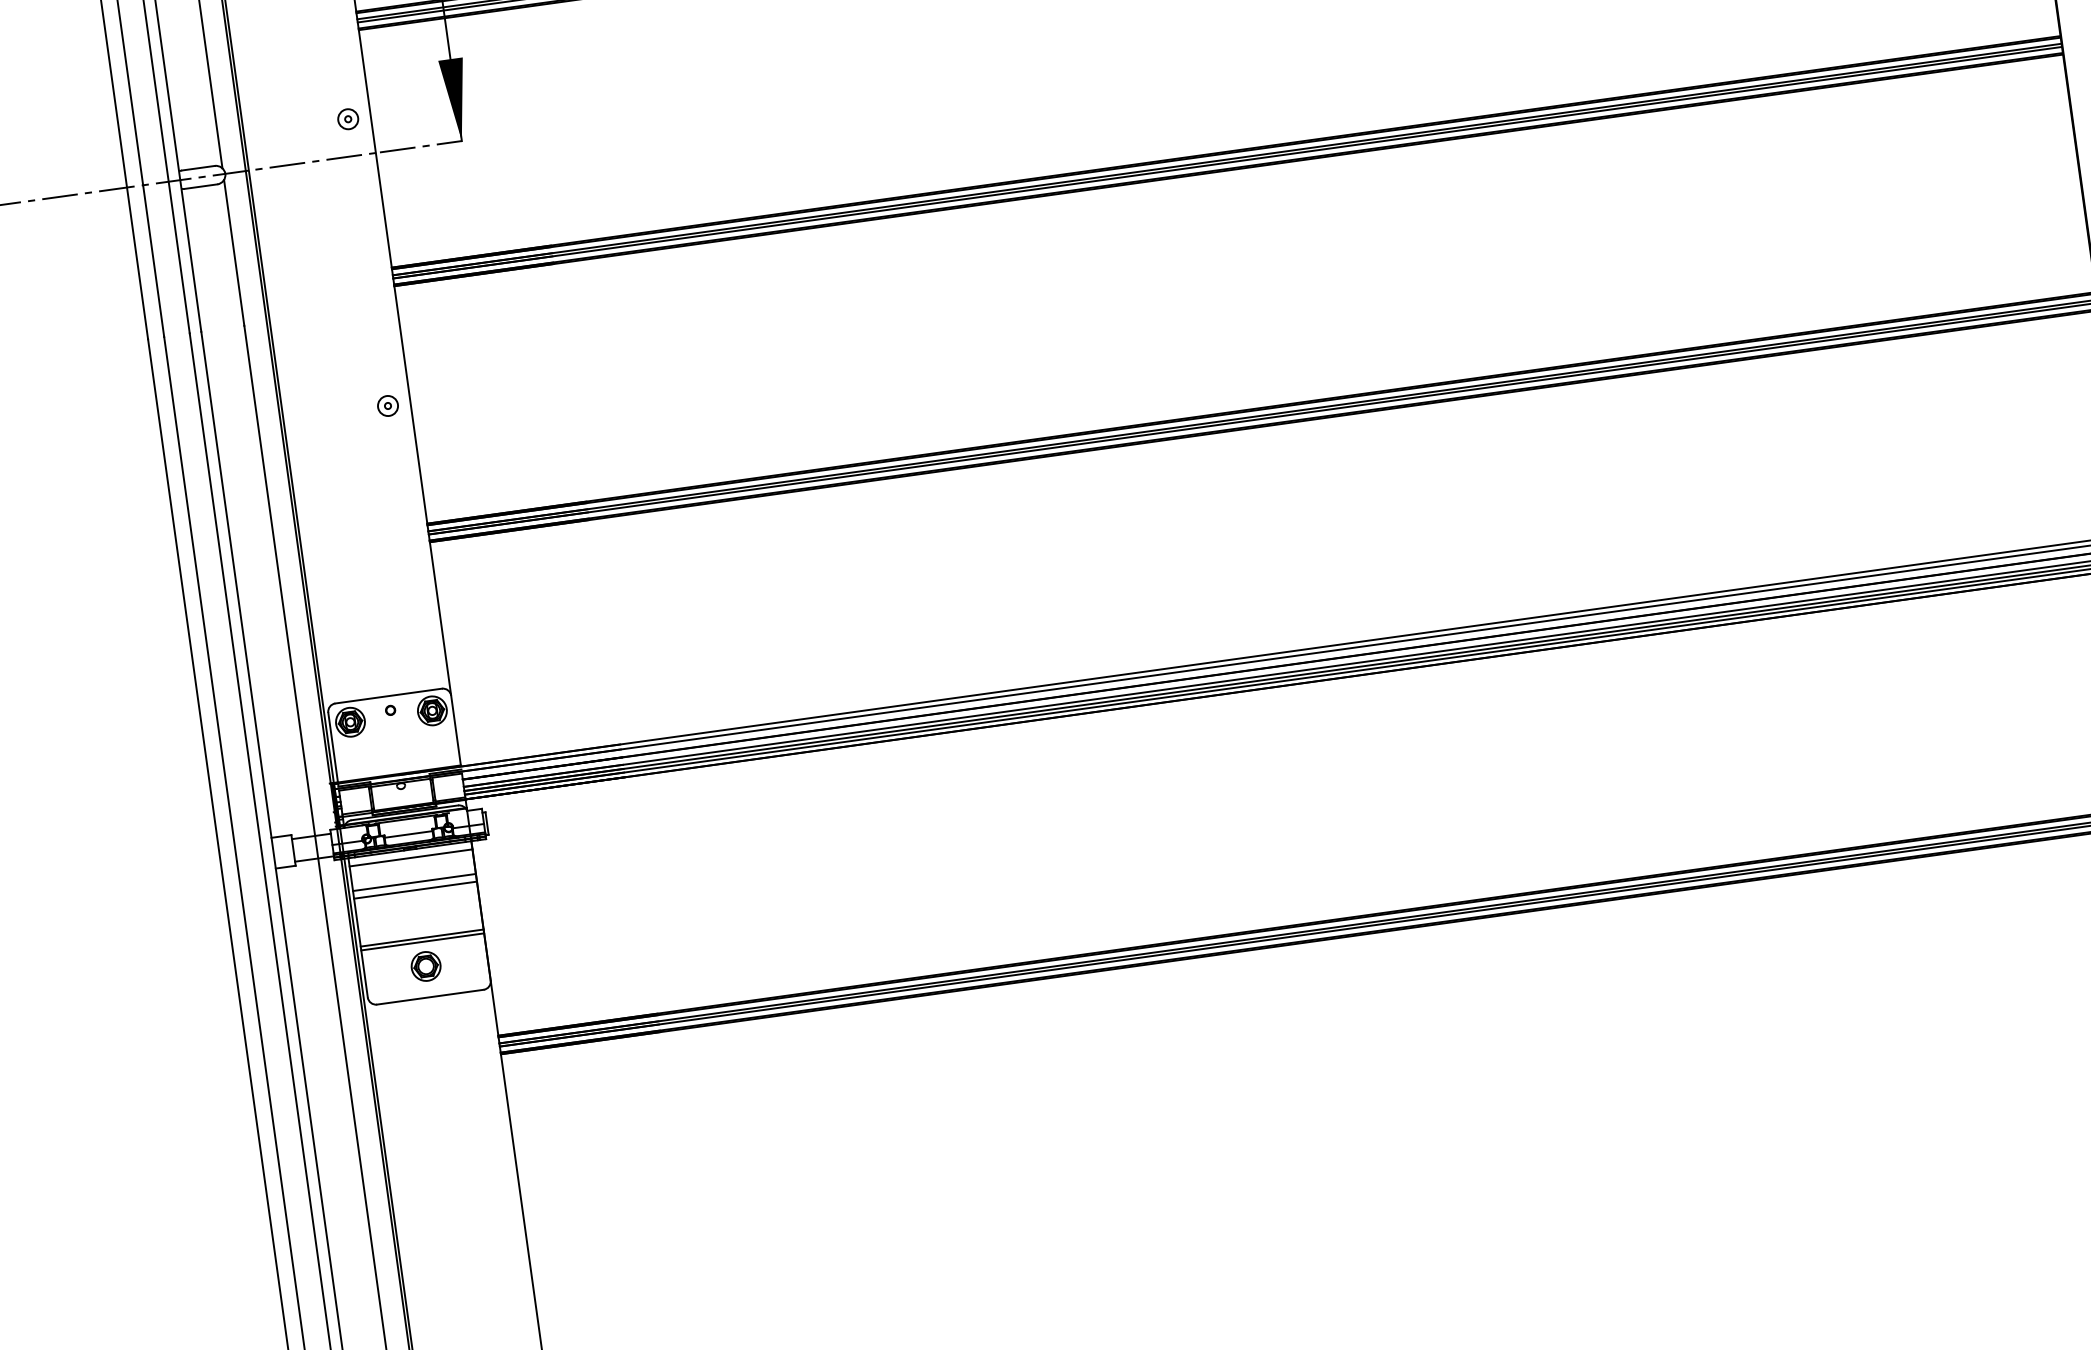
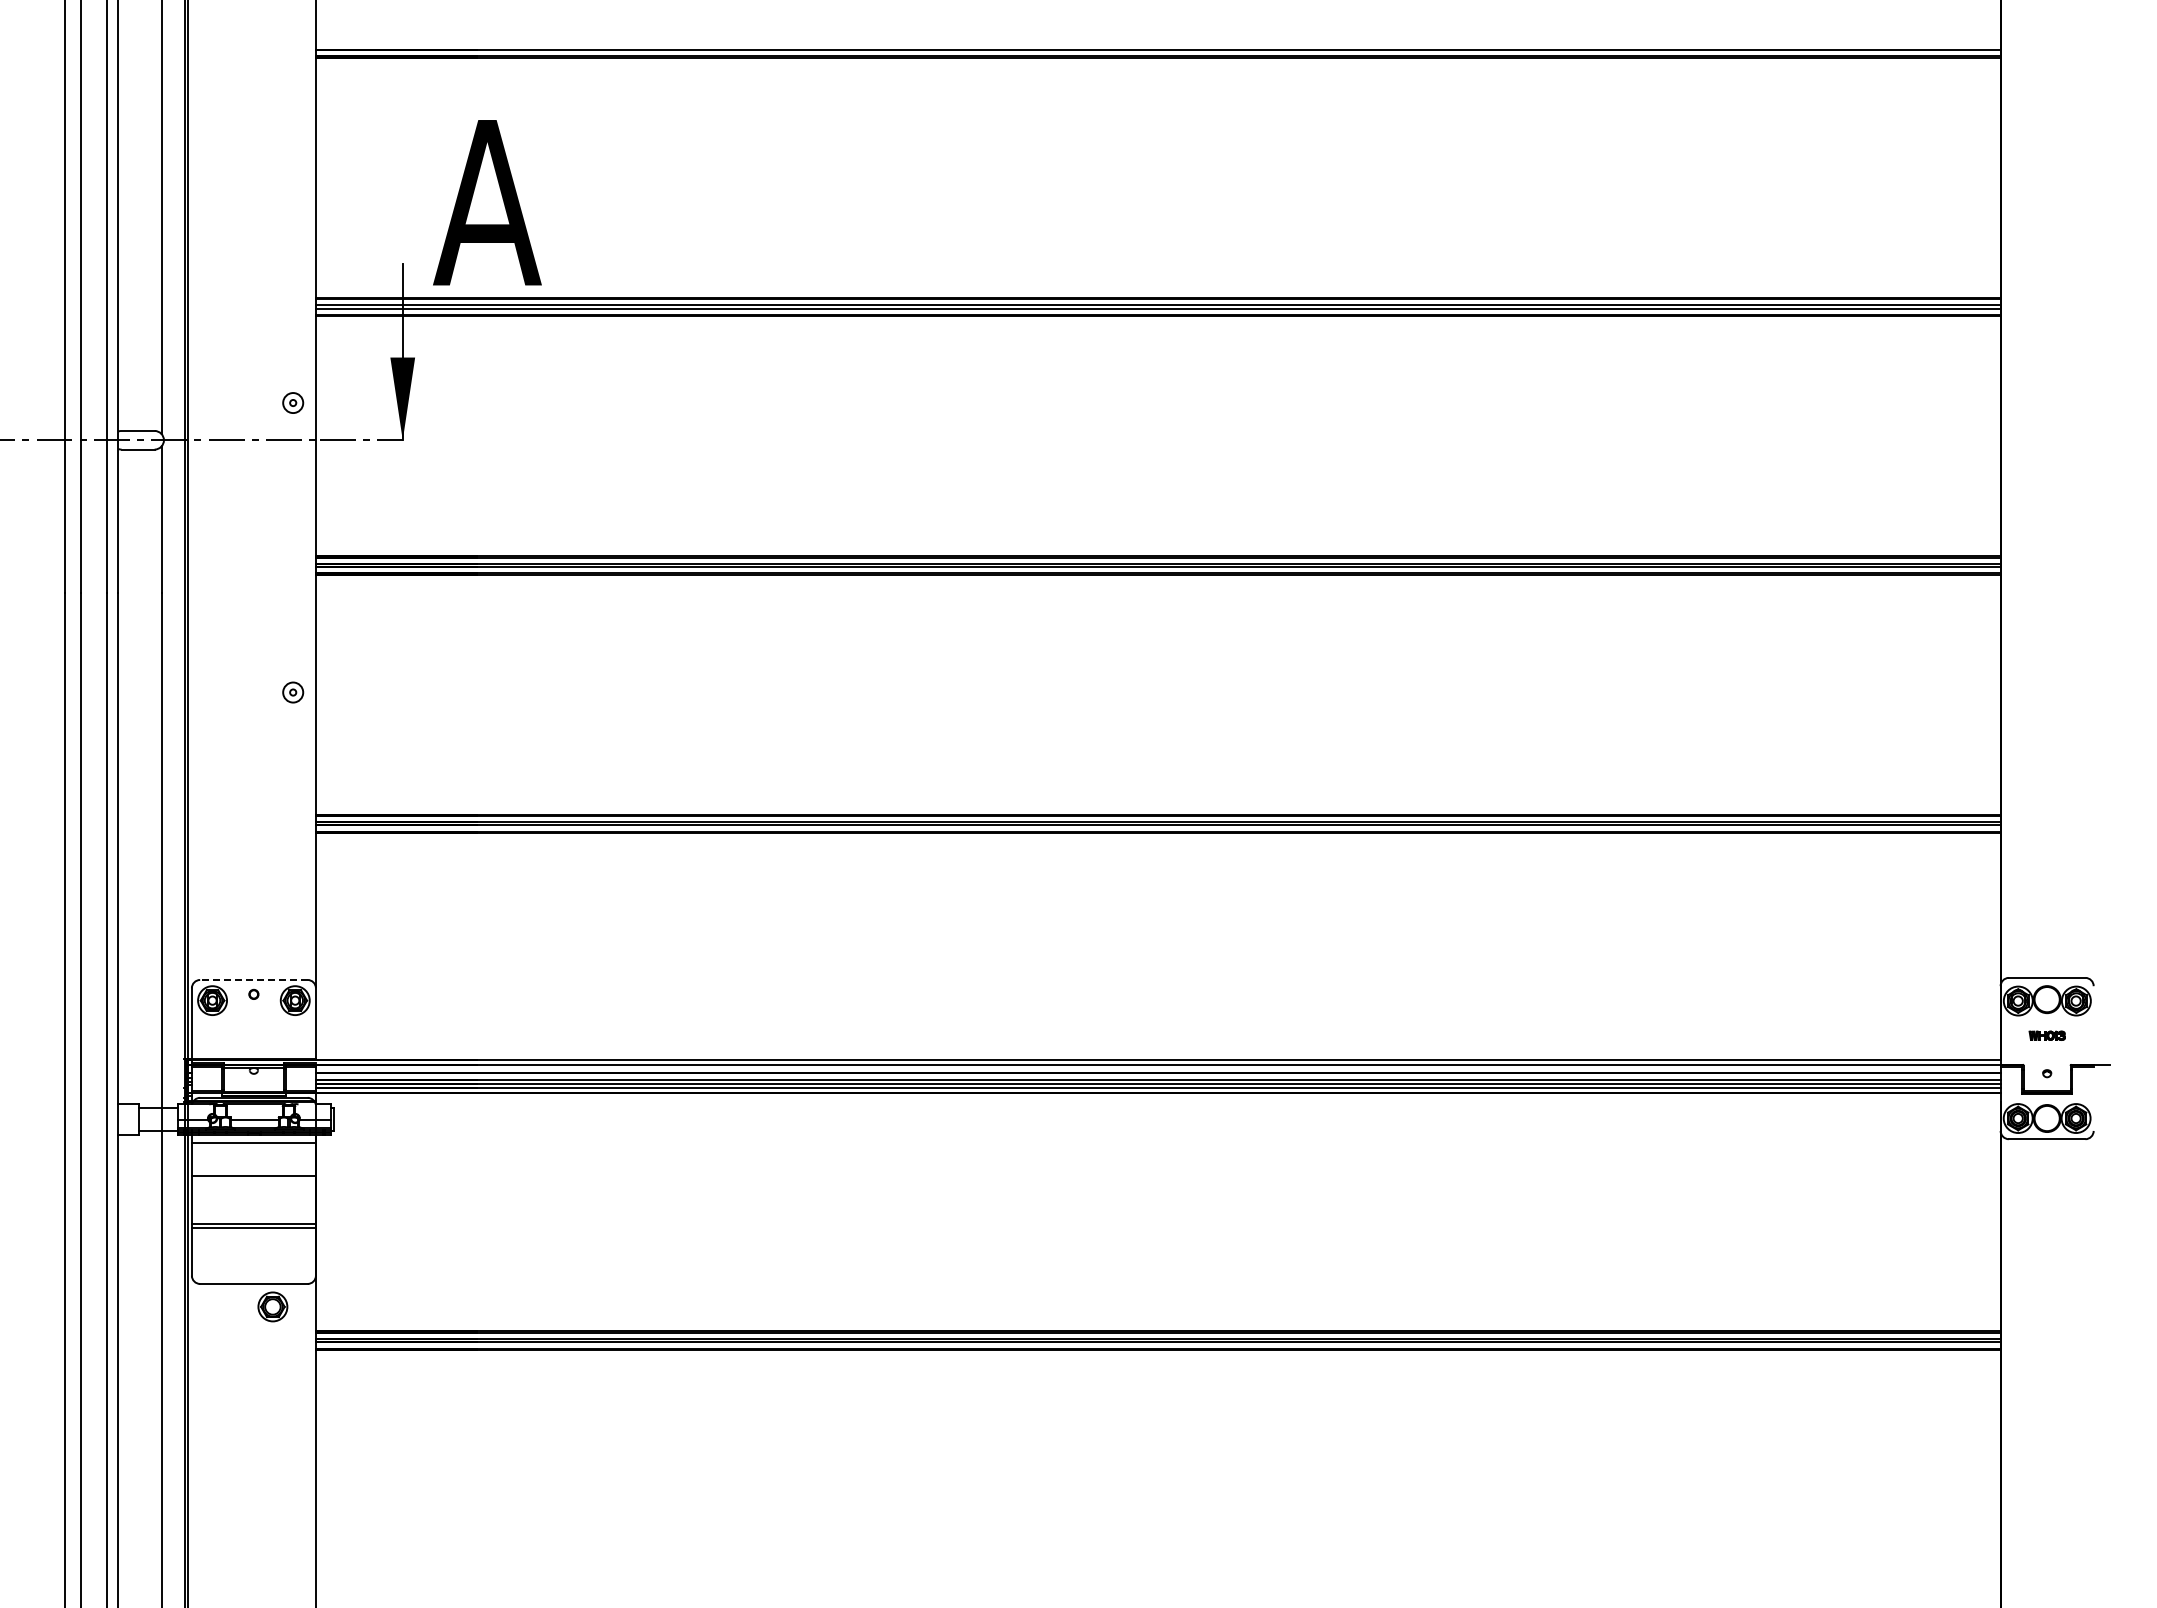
line: (388, 695) -> (253, 979), solid -> dashed
line: (414, 882) -> (253, 1168), removed
part: (425, 966) -> (272, 1306), moved

